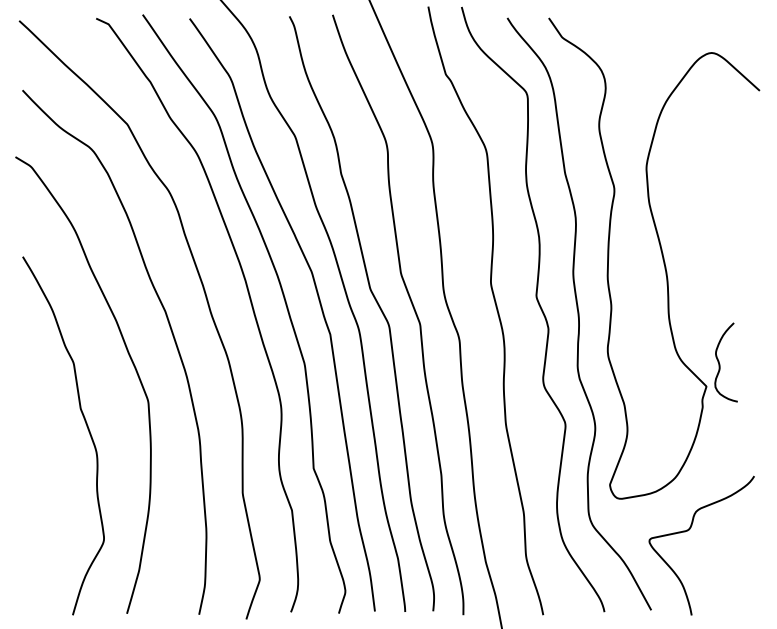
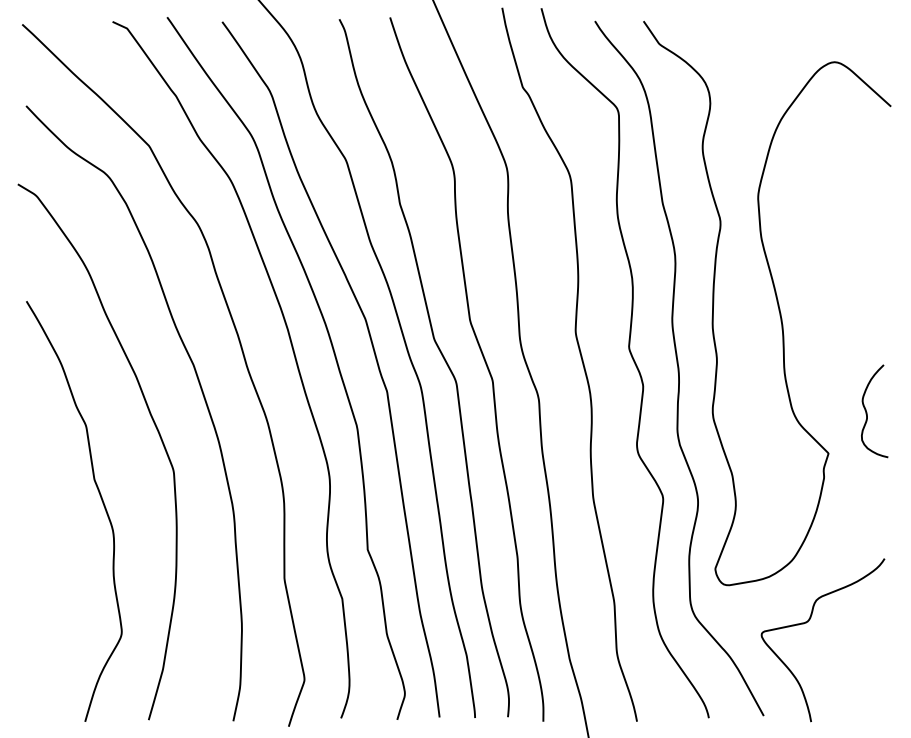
curve: (720, 363) -> (867, 412), moved

